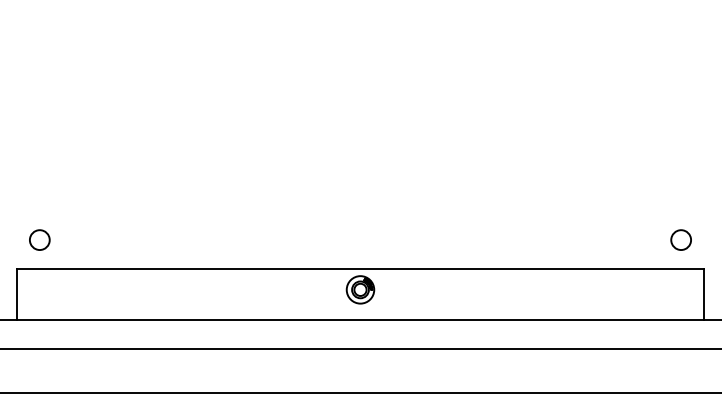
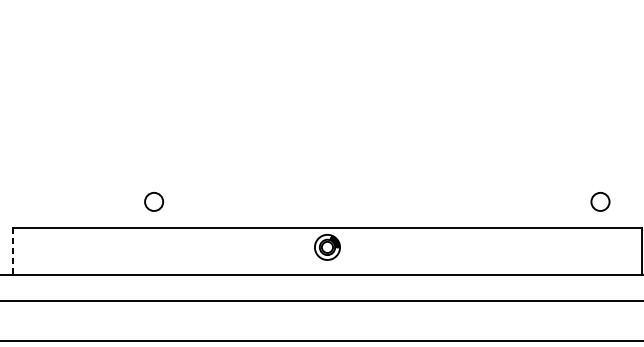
circle: (39, 239) -> (153, 201), moved
circle: (680, 239) -> (599, 201), moved
line: (16, 294) -> (13, 251), solid -> dashed

